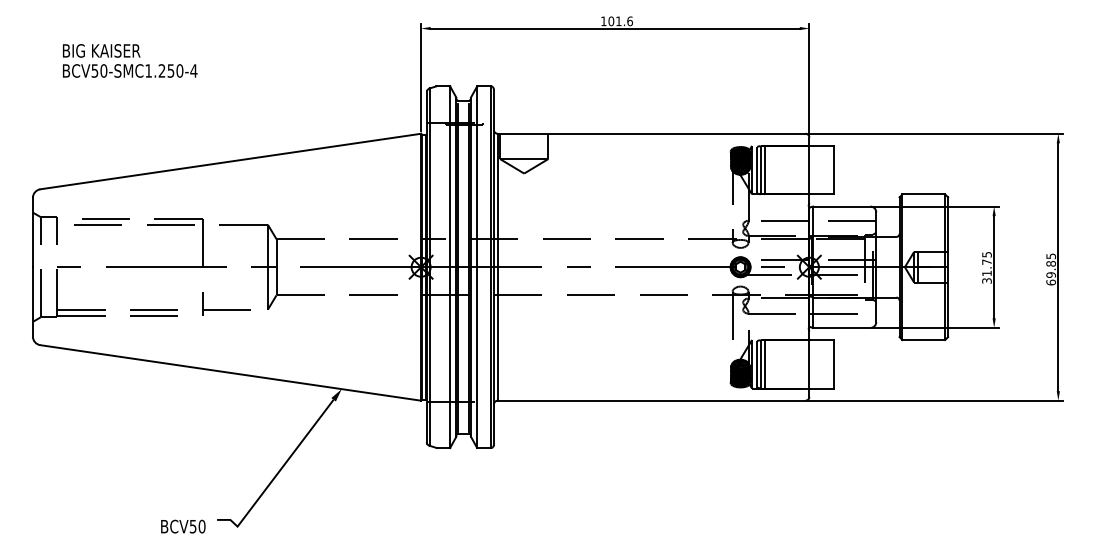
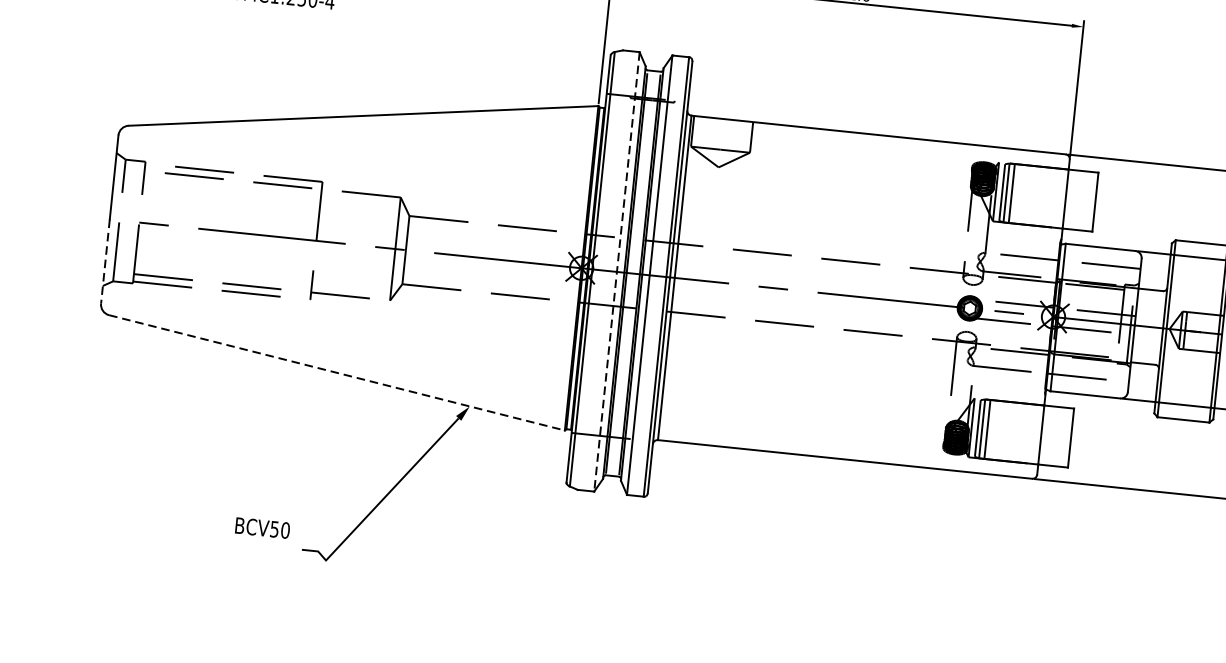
line: (450, 267) -> (617, 272), solid -> dashed
line: (32, 301) -> (105, 261), solid -> dashed
line: (231, 373) -> (337, 373), solid -> dashed
text: (183, 526) -> (262, 528), moved

